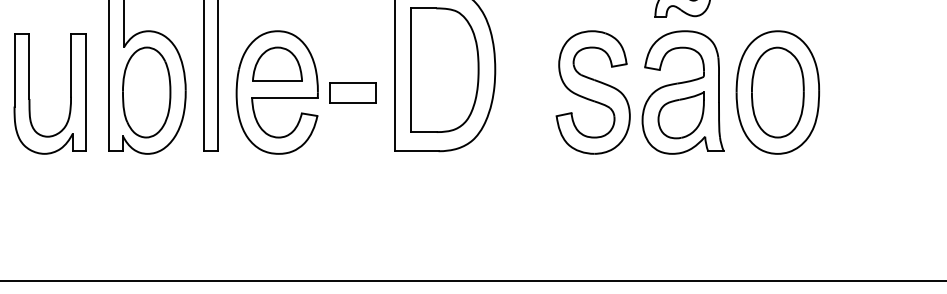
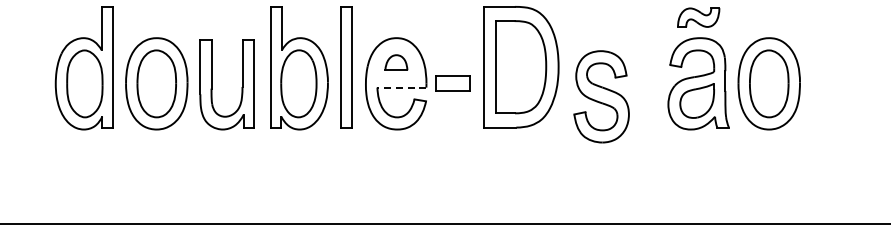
part: (277, 63) -> (396, 62), size x0.6
part: (593, 92) -> (601, 96), moved
line: (284, 97) -> (401, 87), solid -> dashed

